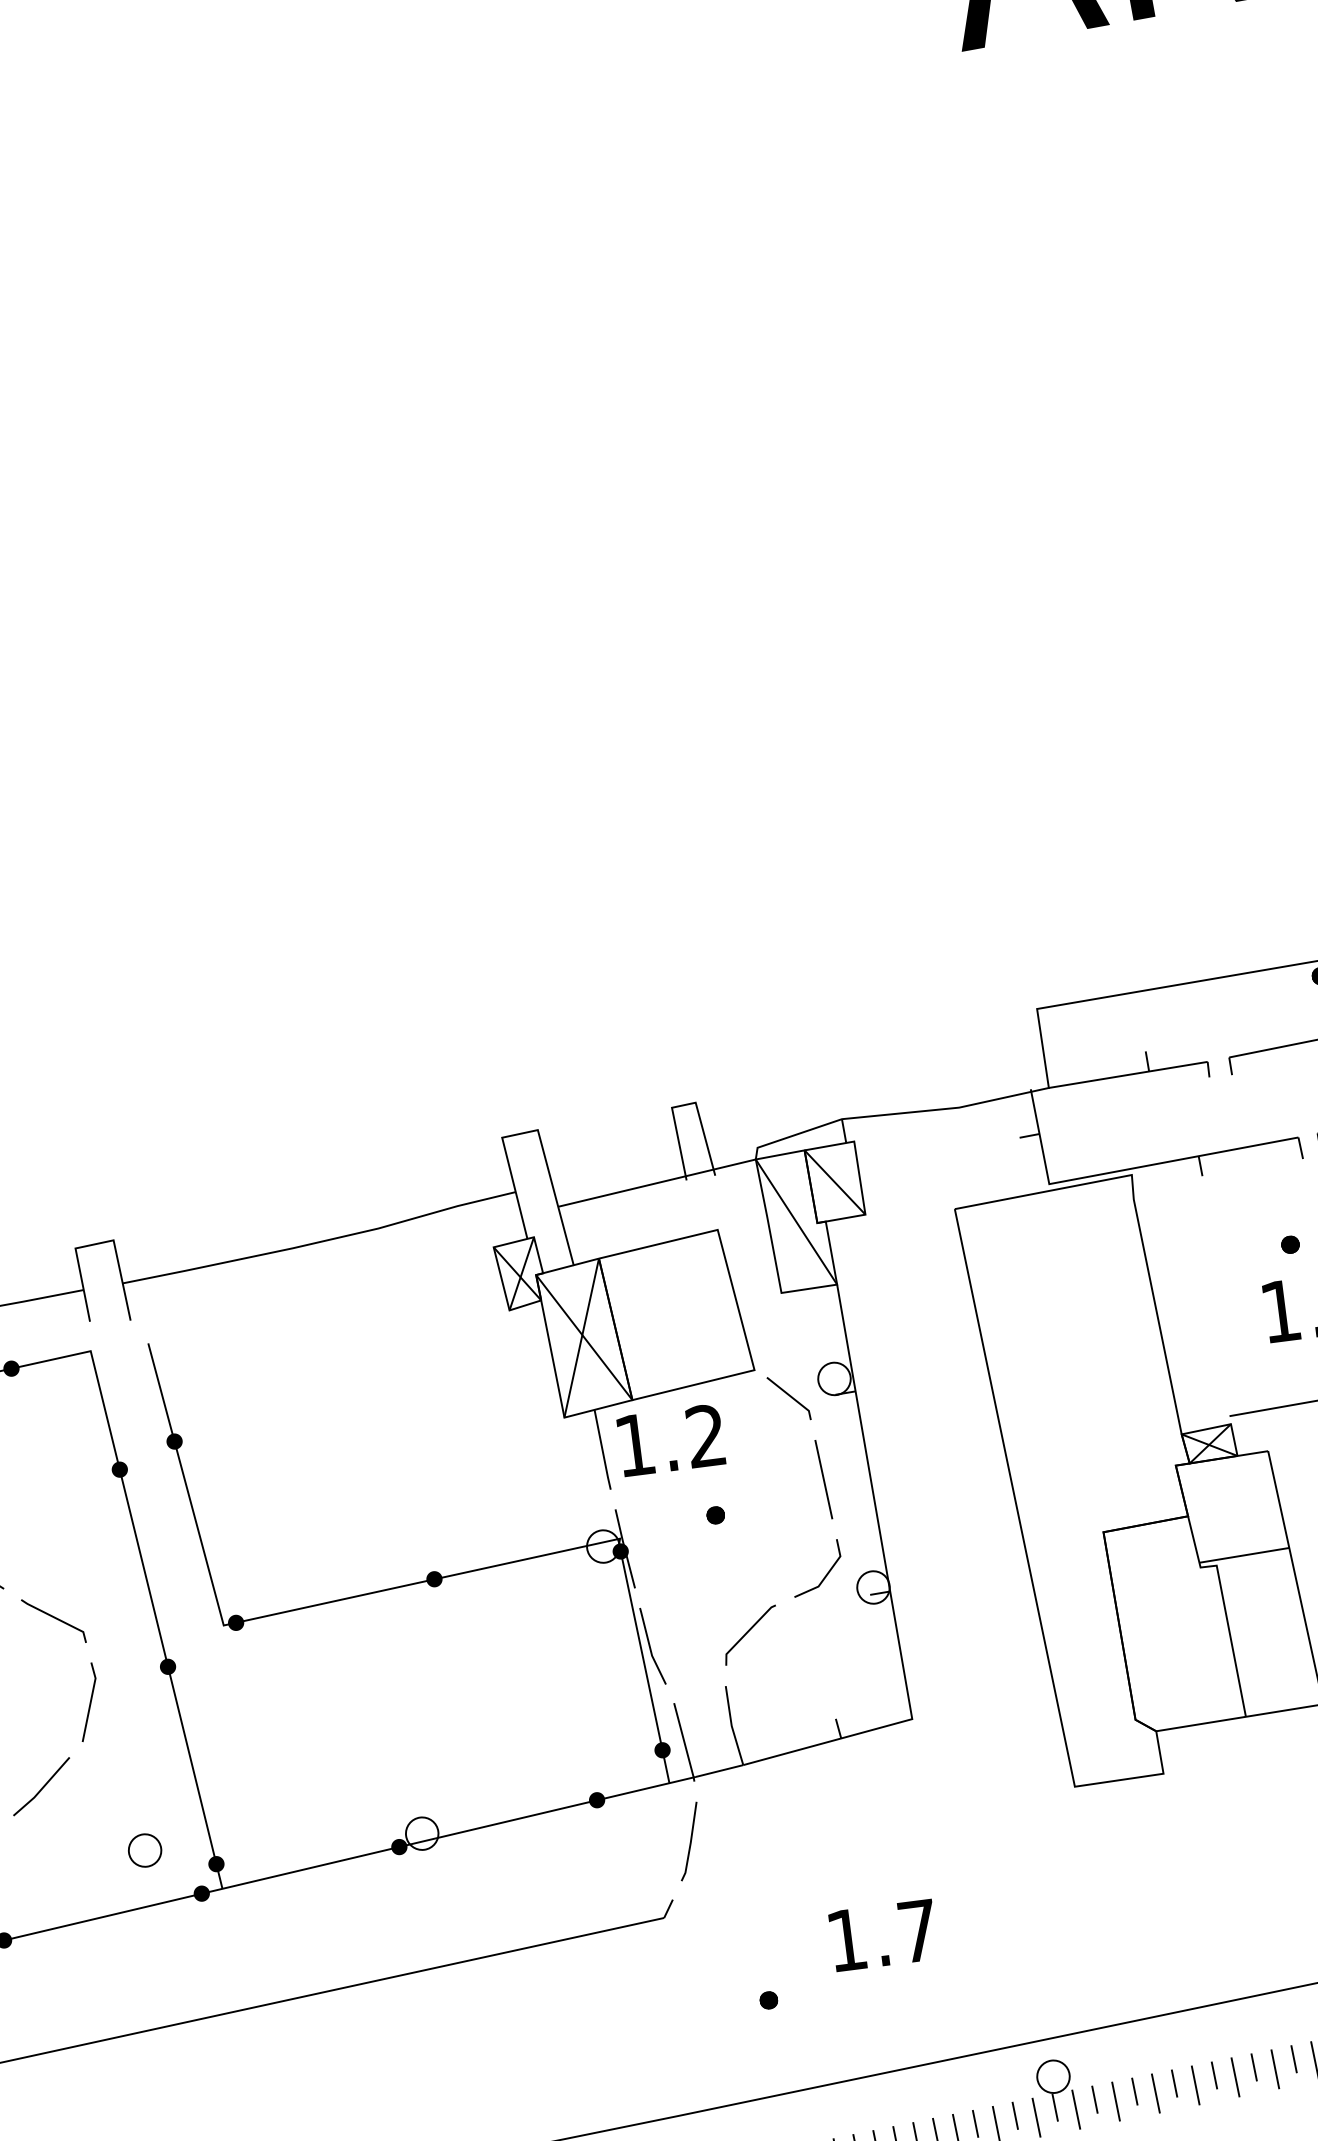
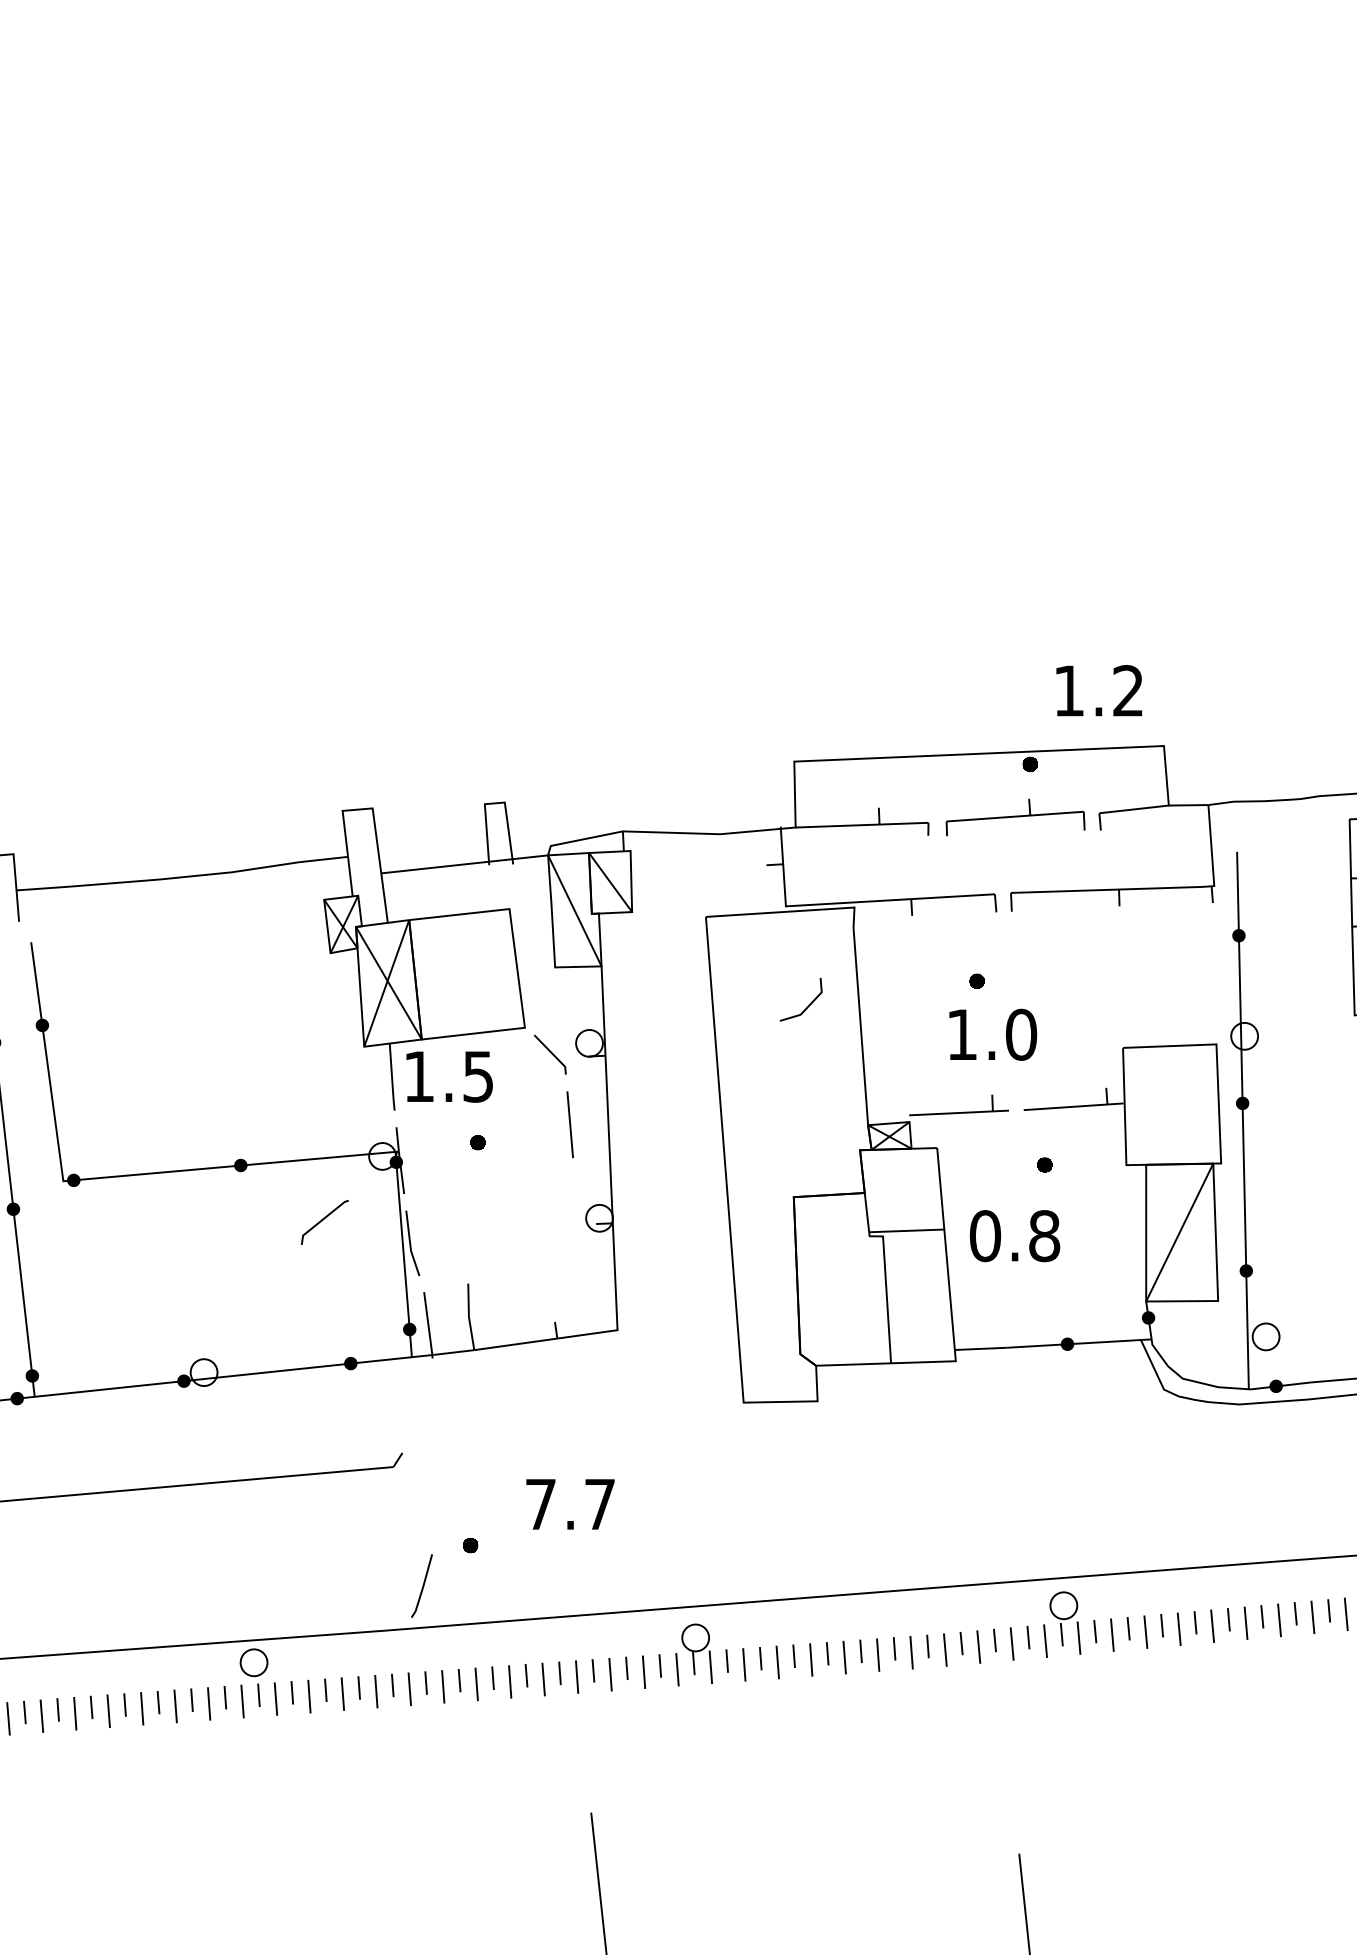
text: (705, 1435) -> (477, 1076), 1.2 -> 1.5
line: (826, 1573) -> (808, 1004), moved
line: (748, 1633) -> (323, 1220), moved
line: (689, 1840) -> (422, 1585), moved
text: (846, 1940) -> (540, 1504), 1.7 -> 7.7

